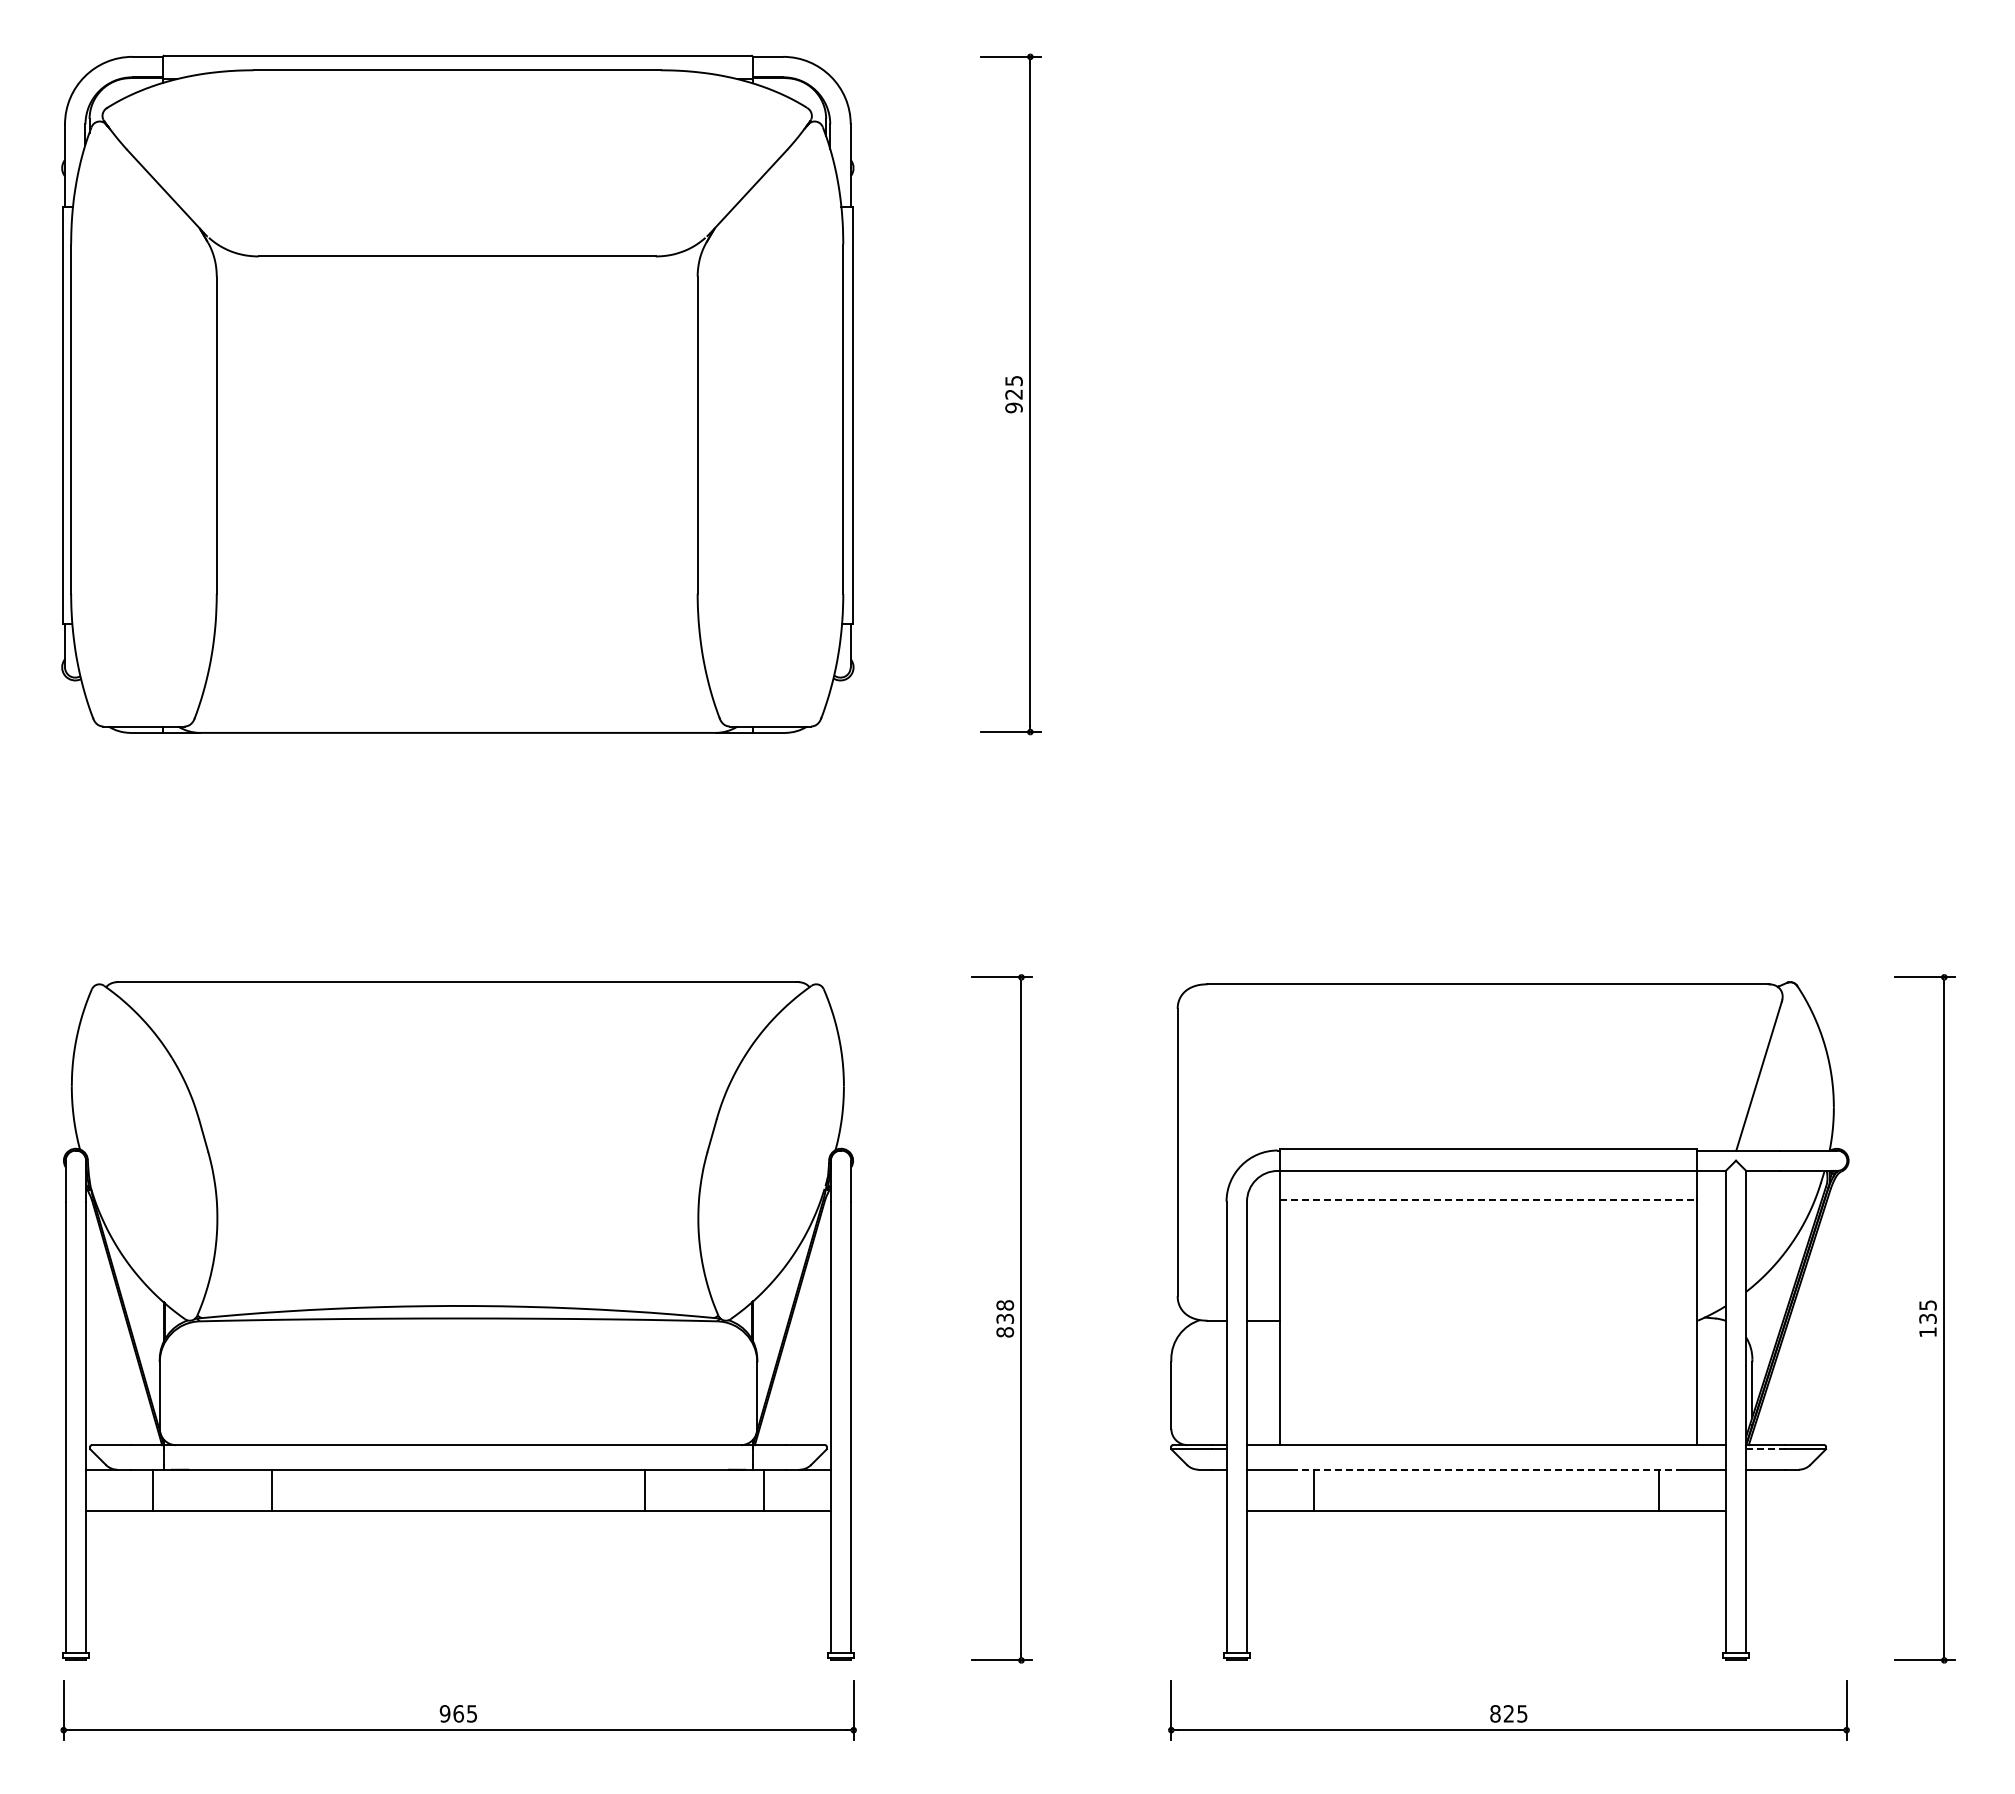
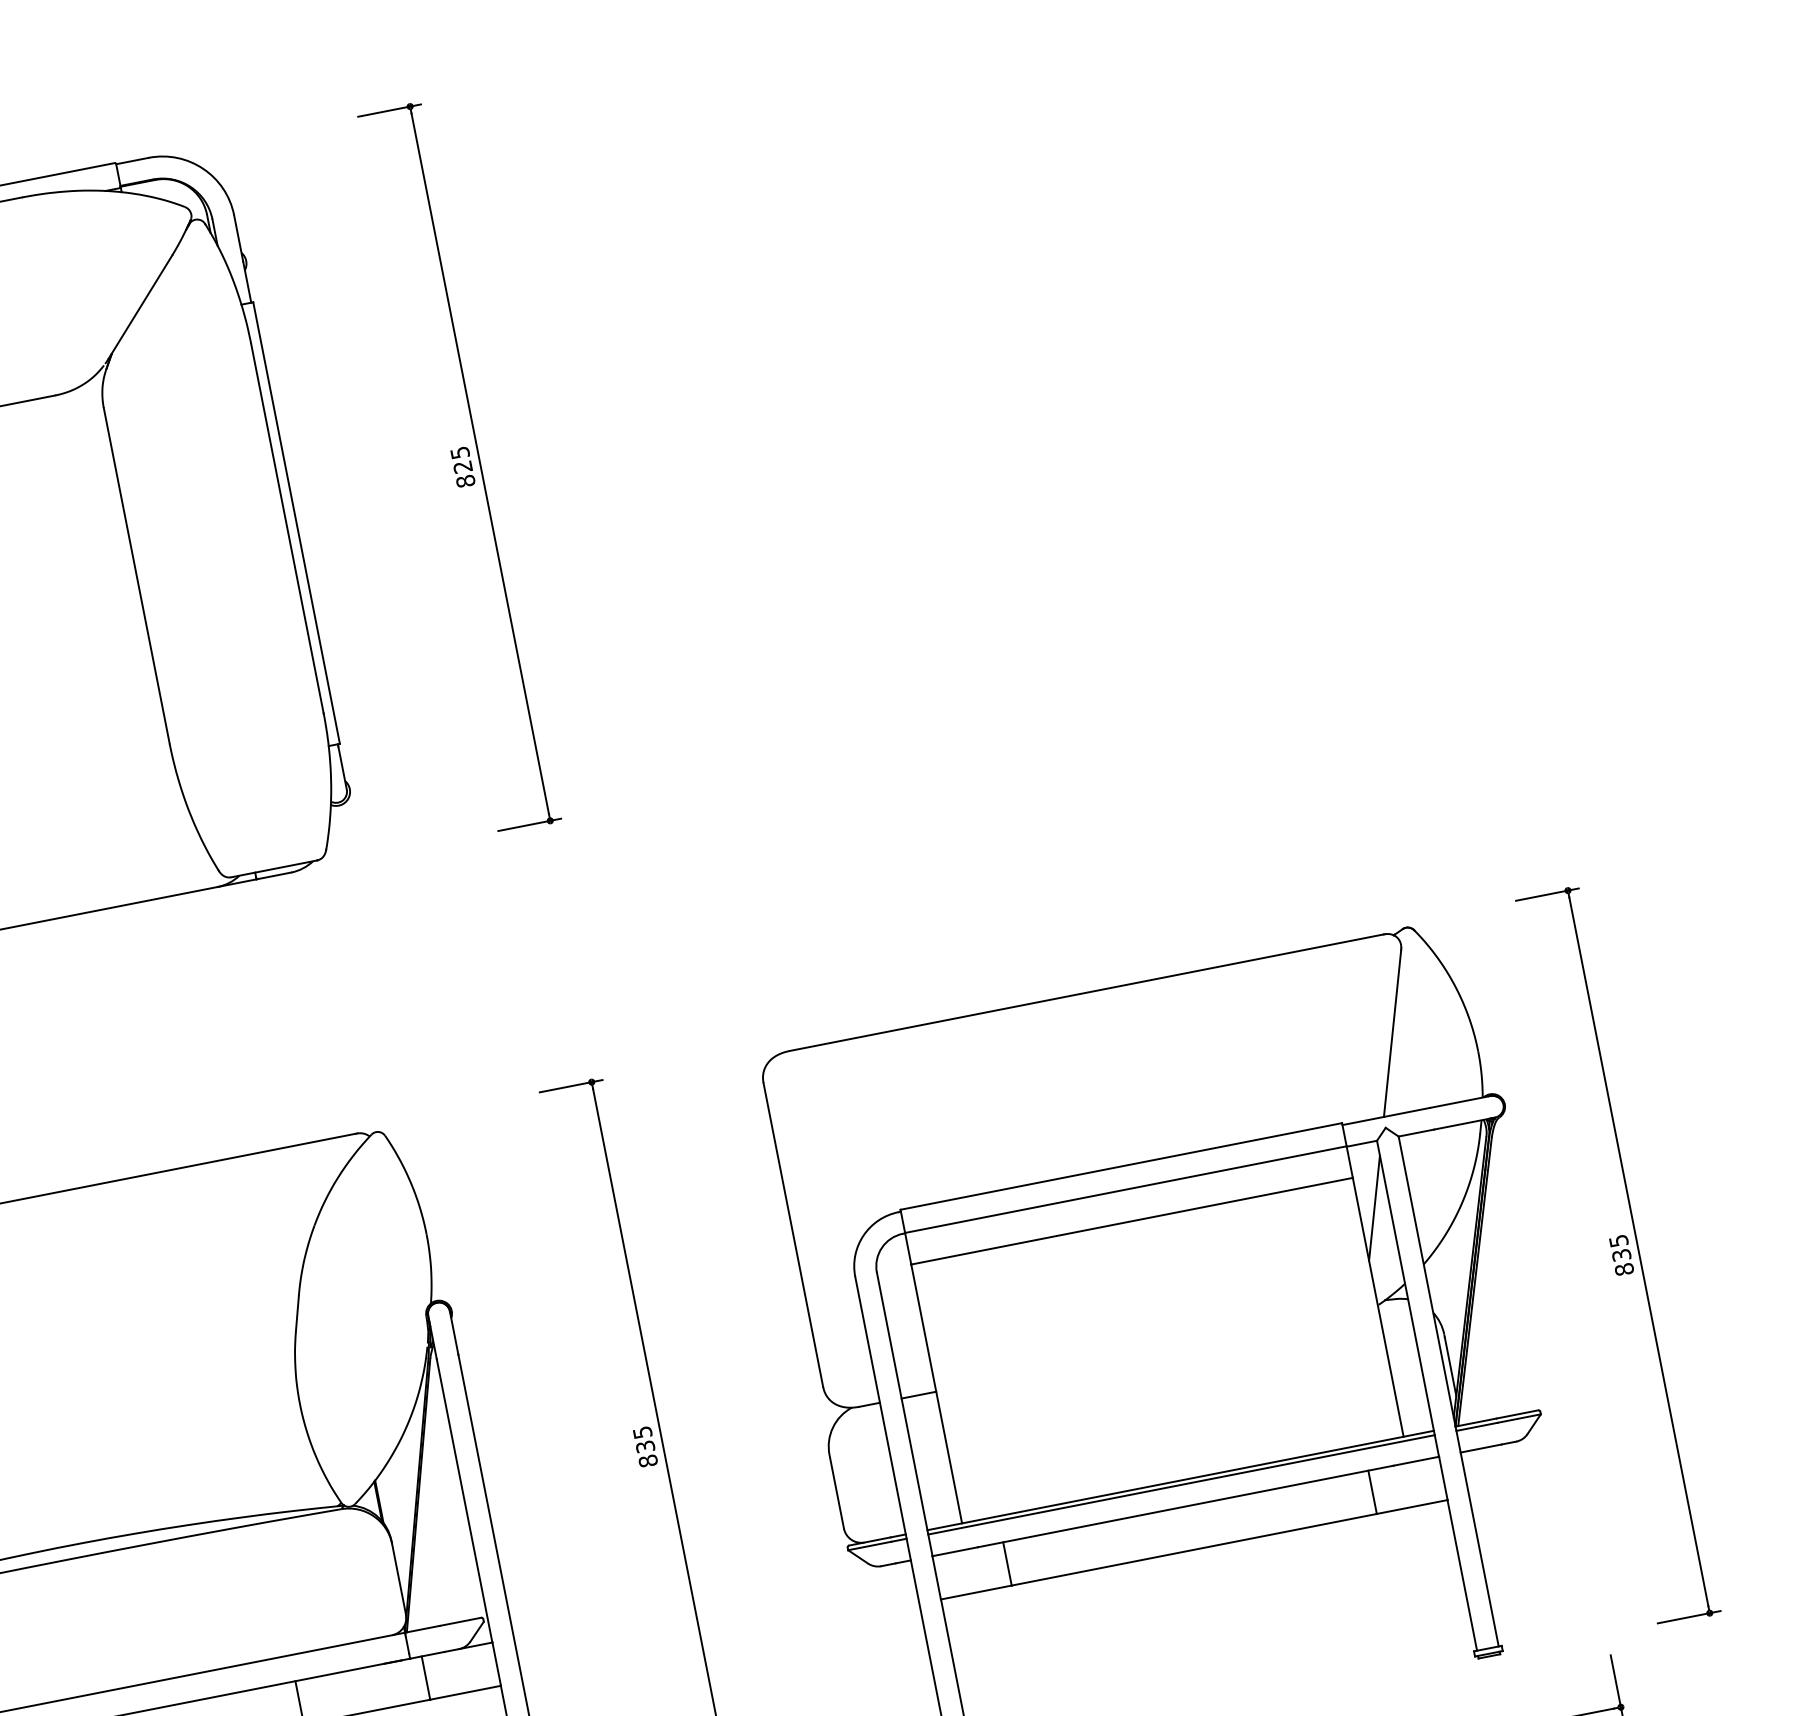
text: (1013, 407) -> (465, 480), 925 -> 825
line: (1488, 1200) -> (1132, 1221), dashed -> solid
line: (1711, 1231) -> (1374, 1207), added
text: (1005, 1305) -> (642, 1432), 838 -> 835
text: (1927, 1332) -> (1623, 1269), 135 -> 835
line: (1486, 1449) -> (1181, 1485), added
line: (1766, 1449) -> (1477, 1426), dashed -> solid
line: (1485, 1469) -> (1184, 1506), dashed -> solid

